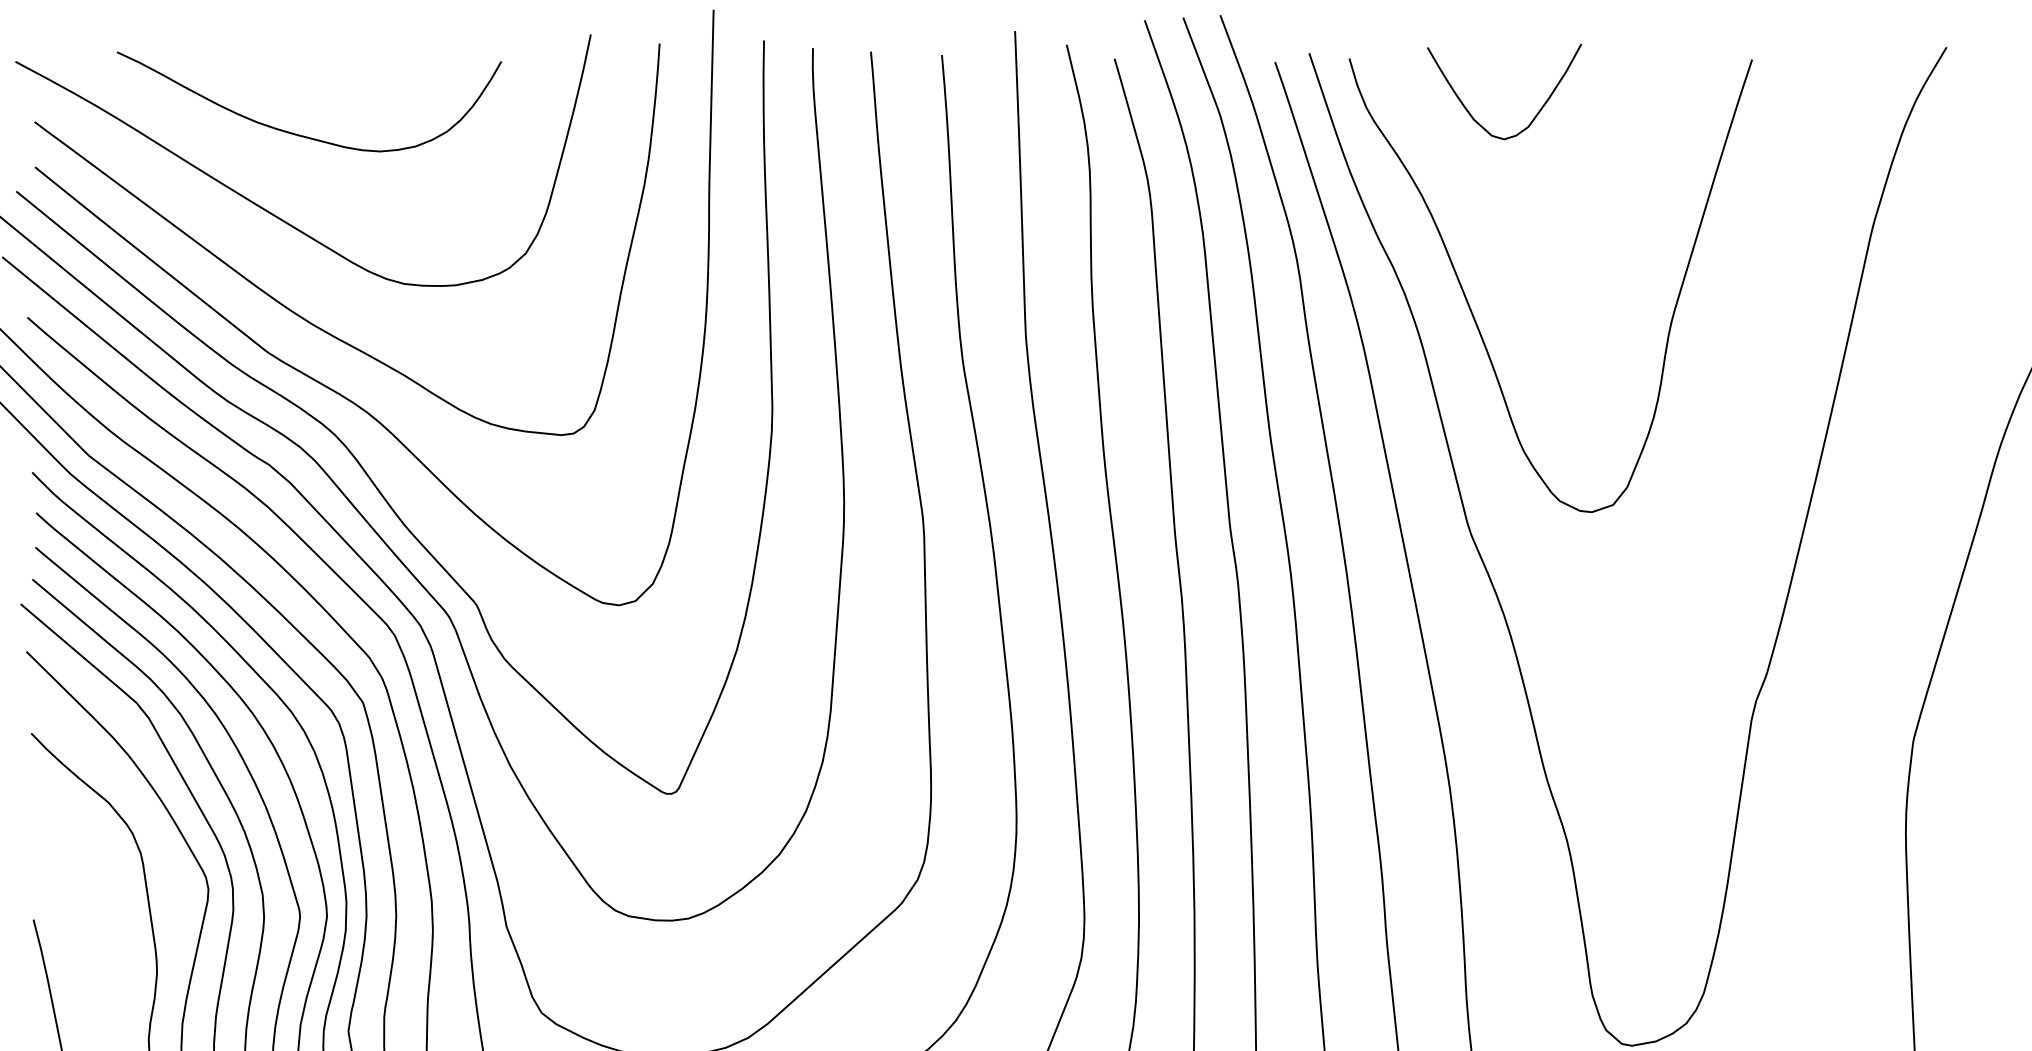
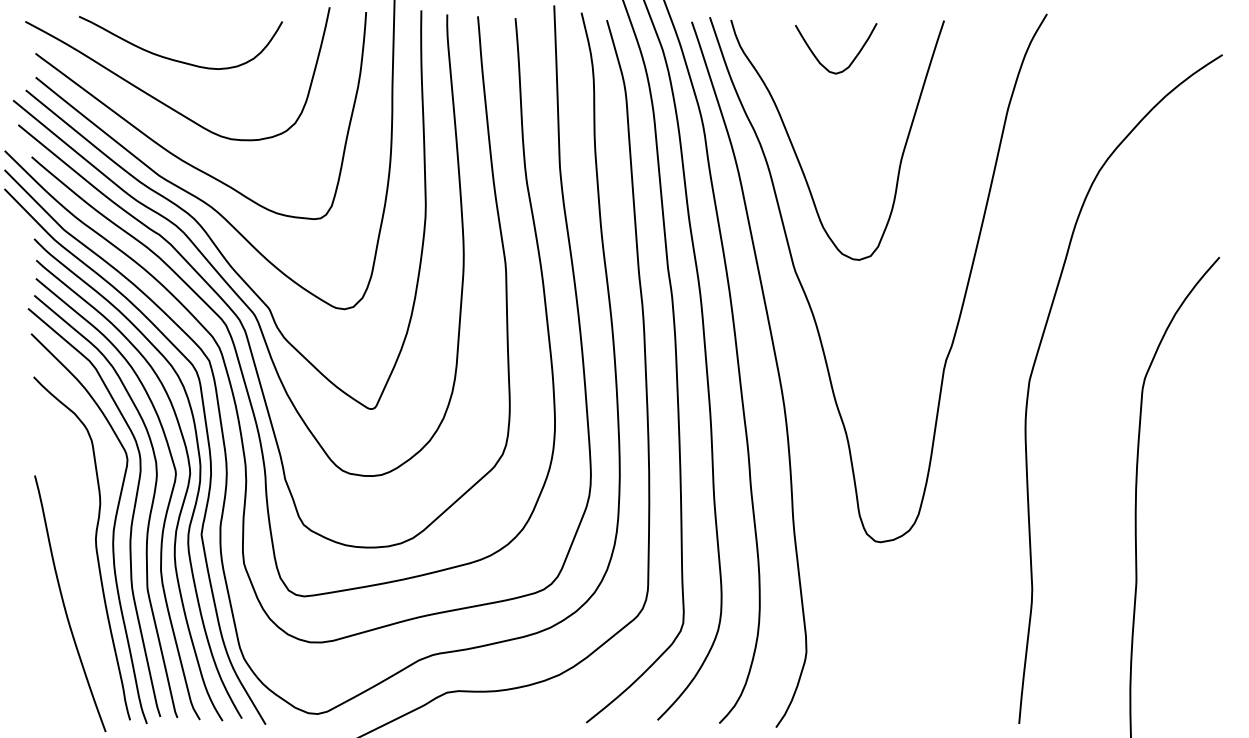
curve: (1472, 114) -> (819, 60), moved

